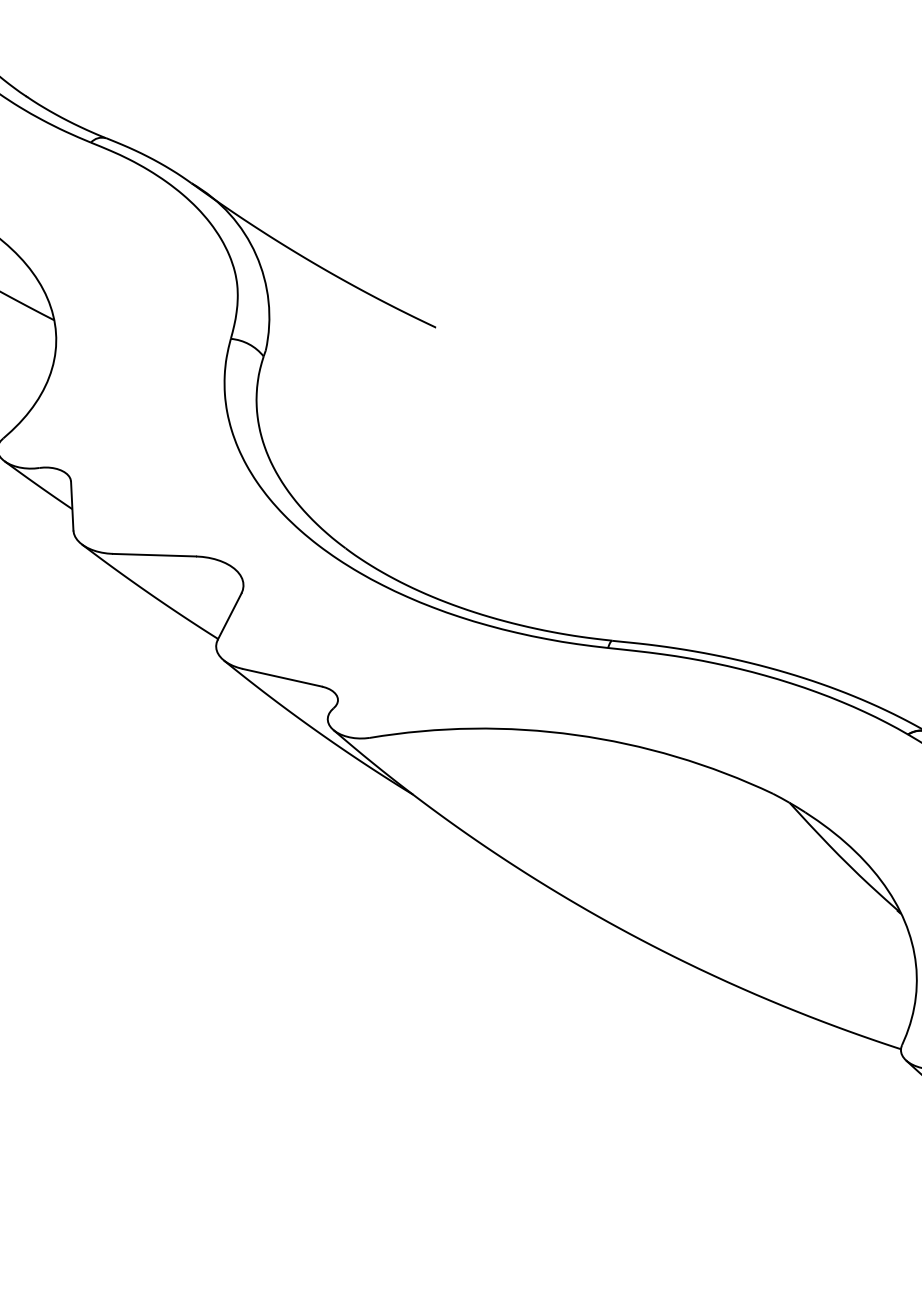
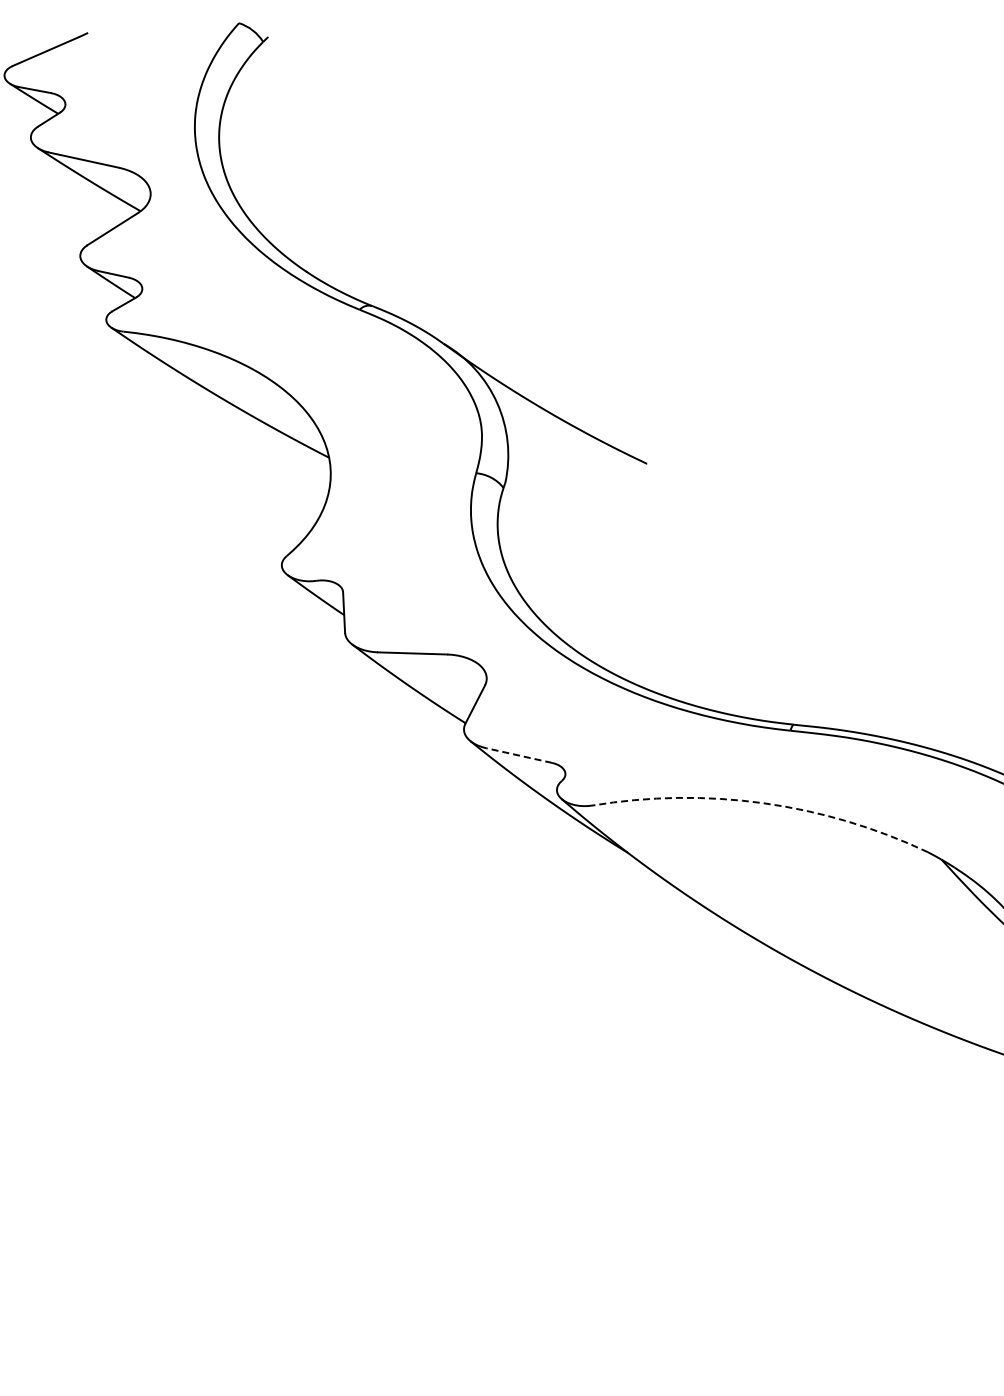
line: (282, 677) -> (519, 755), solid -> dashed
arc: (575, 735) -> (763, 803), solid -> dashed

